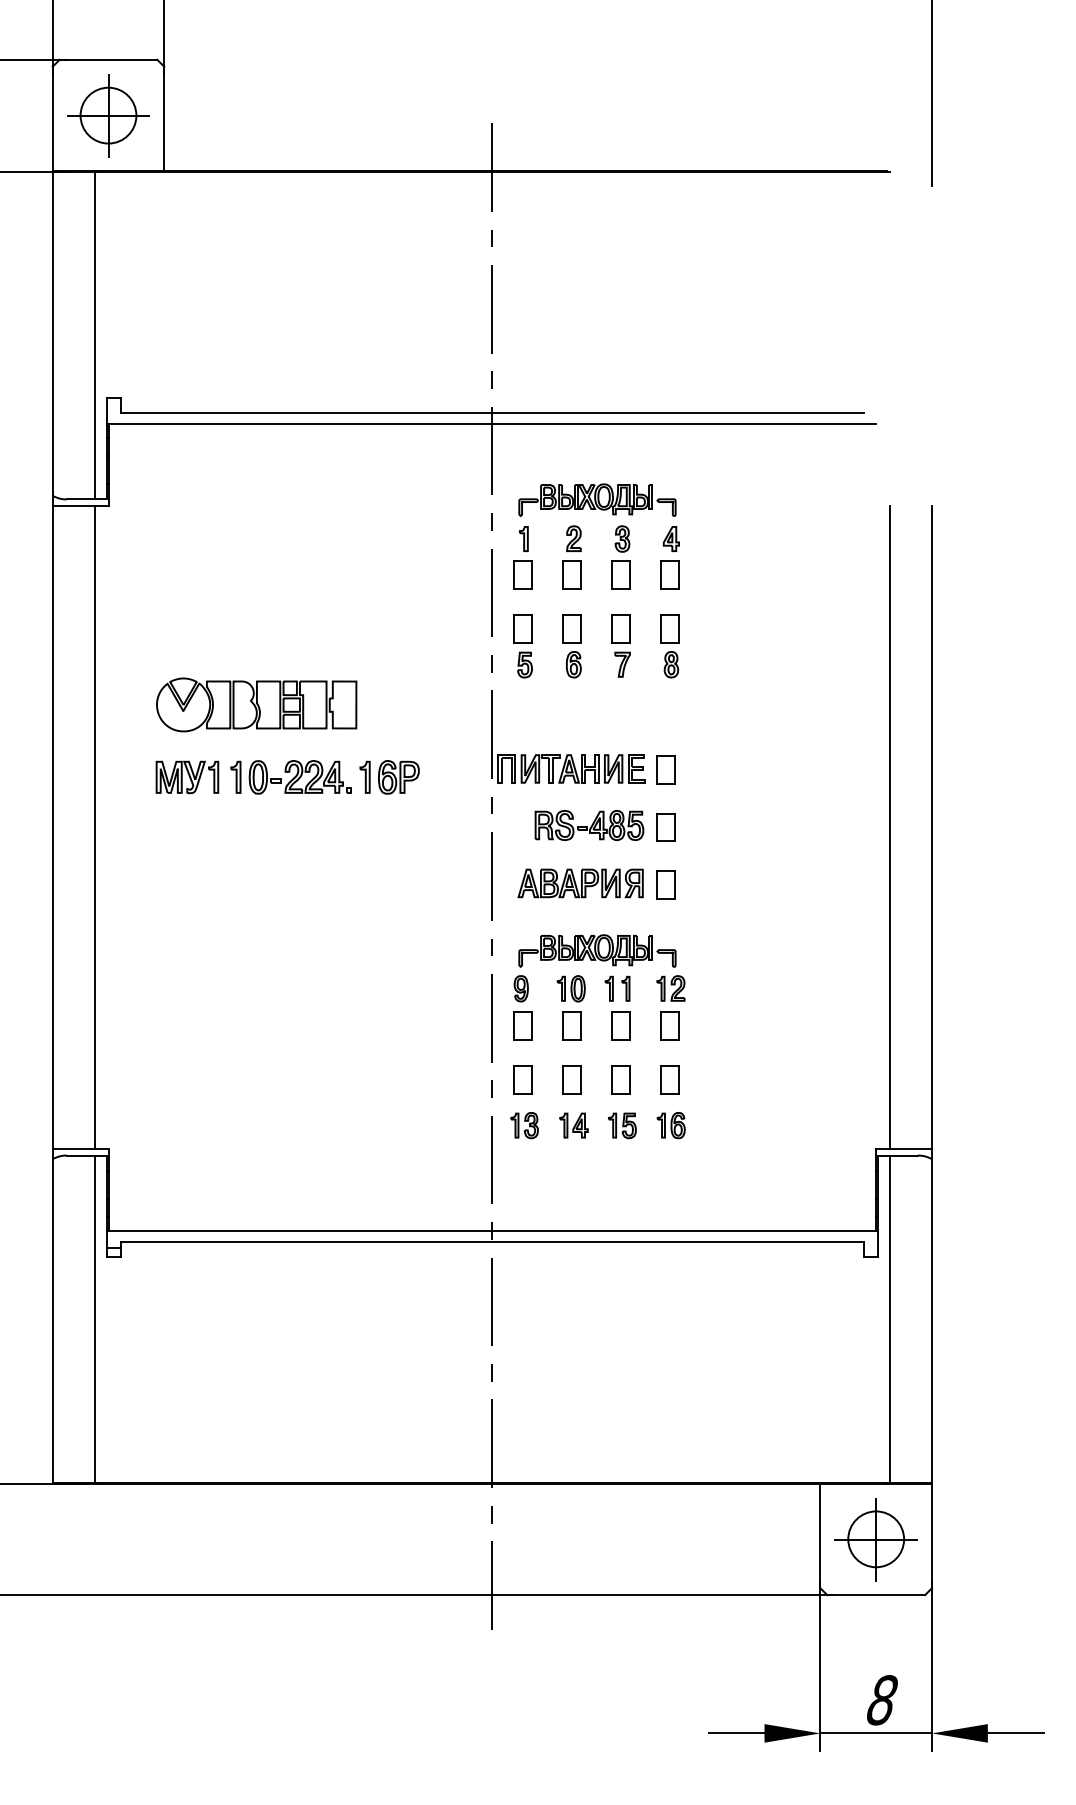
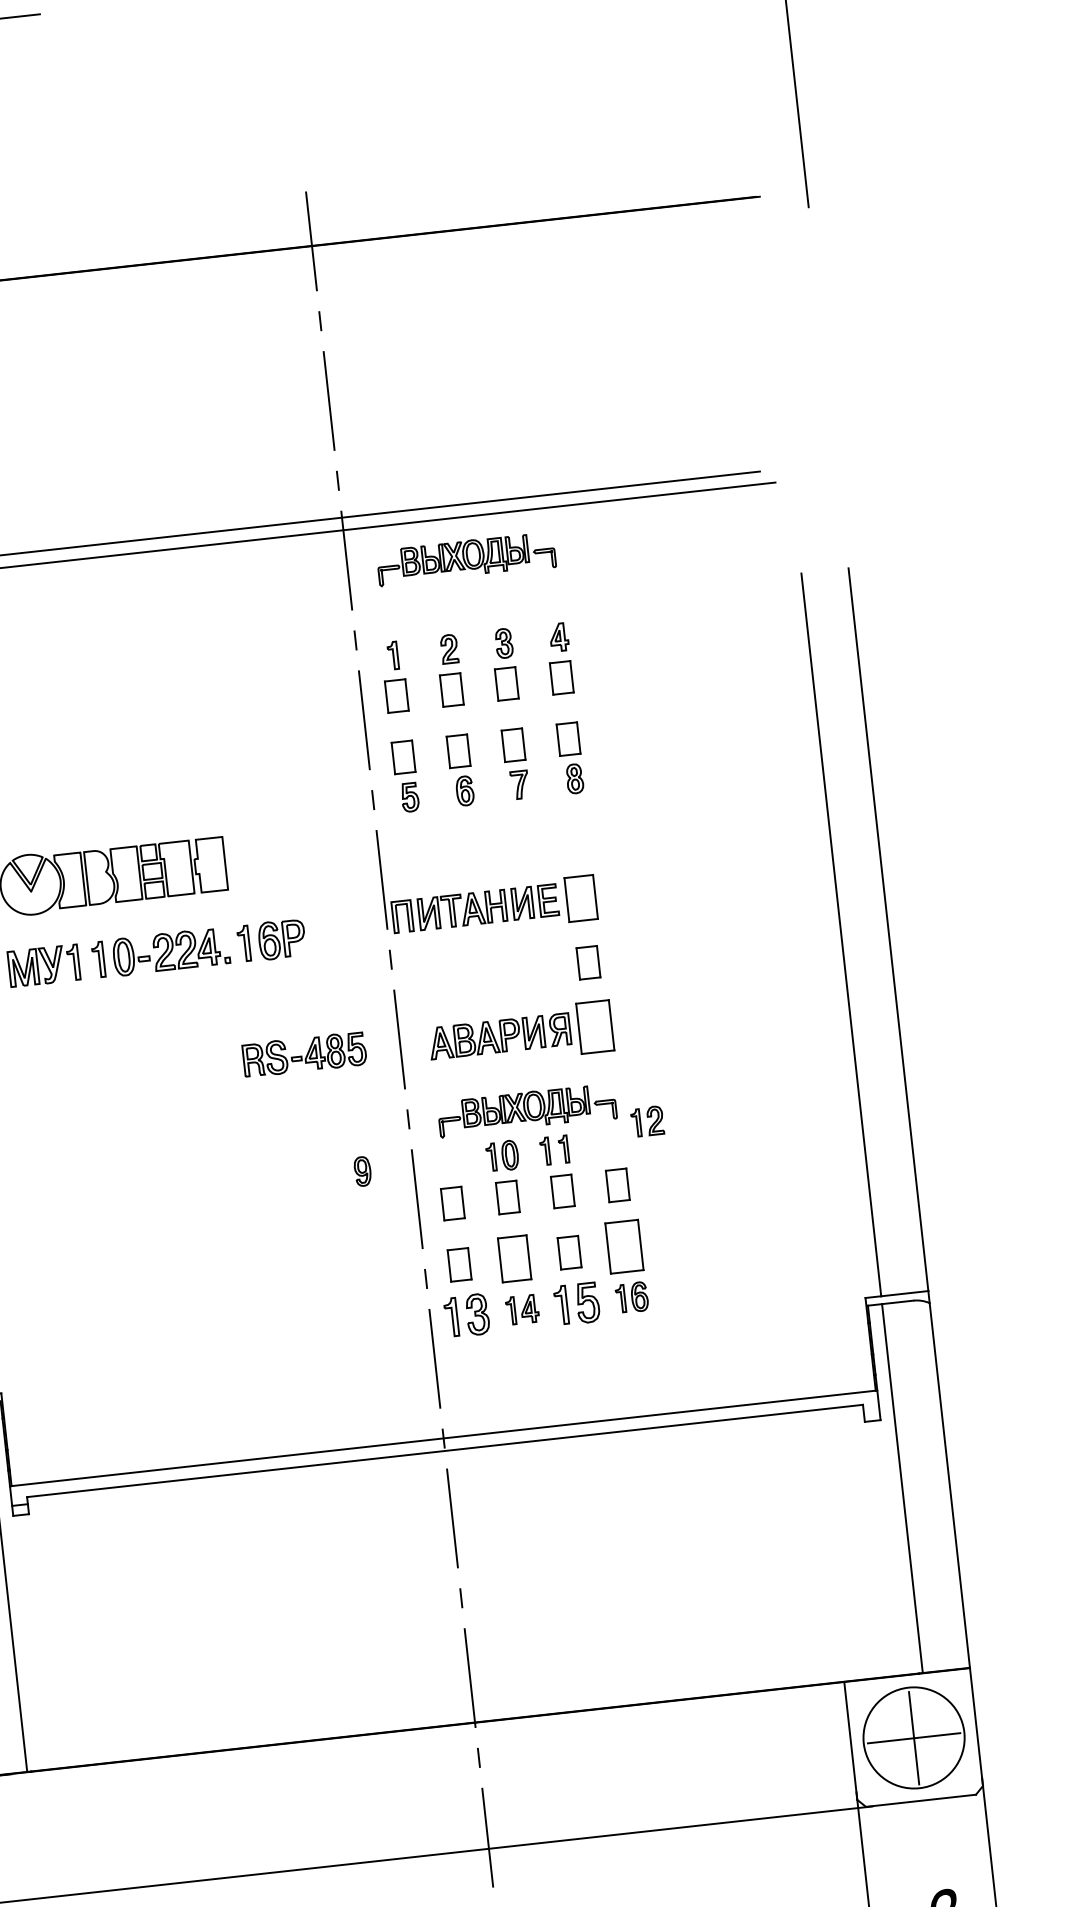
part: (597, 500) -> (466, 559), moved
part: (665, 769) -> (581, 897), size x1.4
part: (589, 825) -> (304, 1054), moved
part: (665, 884) -> (595, 1026), size x1.6
part: (520, 988) -> (361, 1171), moved
part: (670, 988) -> (646, 1121), moved
part: (571, 1079) -> (513, 1258), size x1.4
part: (669, 1079) -> (624, 1245), size x1.6
part: (524, 1125) -> (466, 1315), size x1.4
part: (622, 1125) -> (577, 1303), size x1.4
circle: (876, 1539) -> (914, 1738), size x1.6

